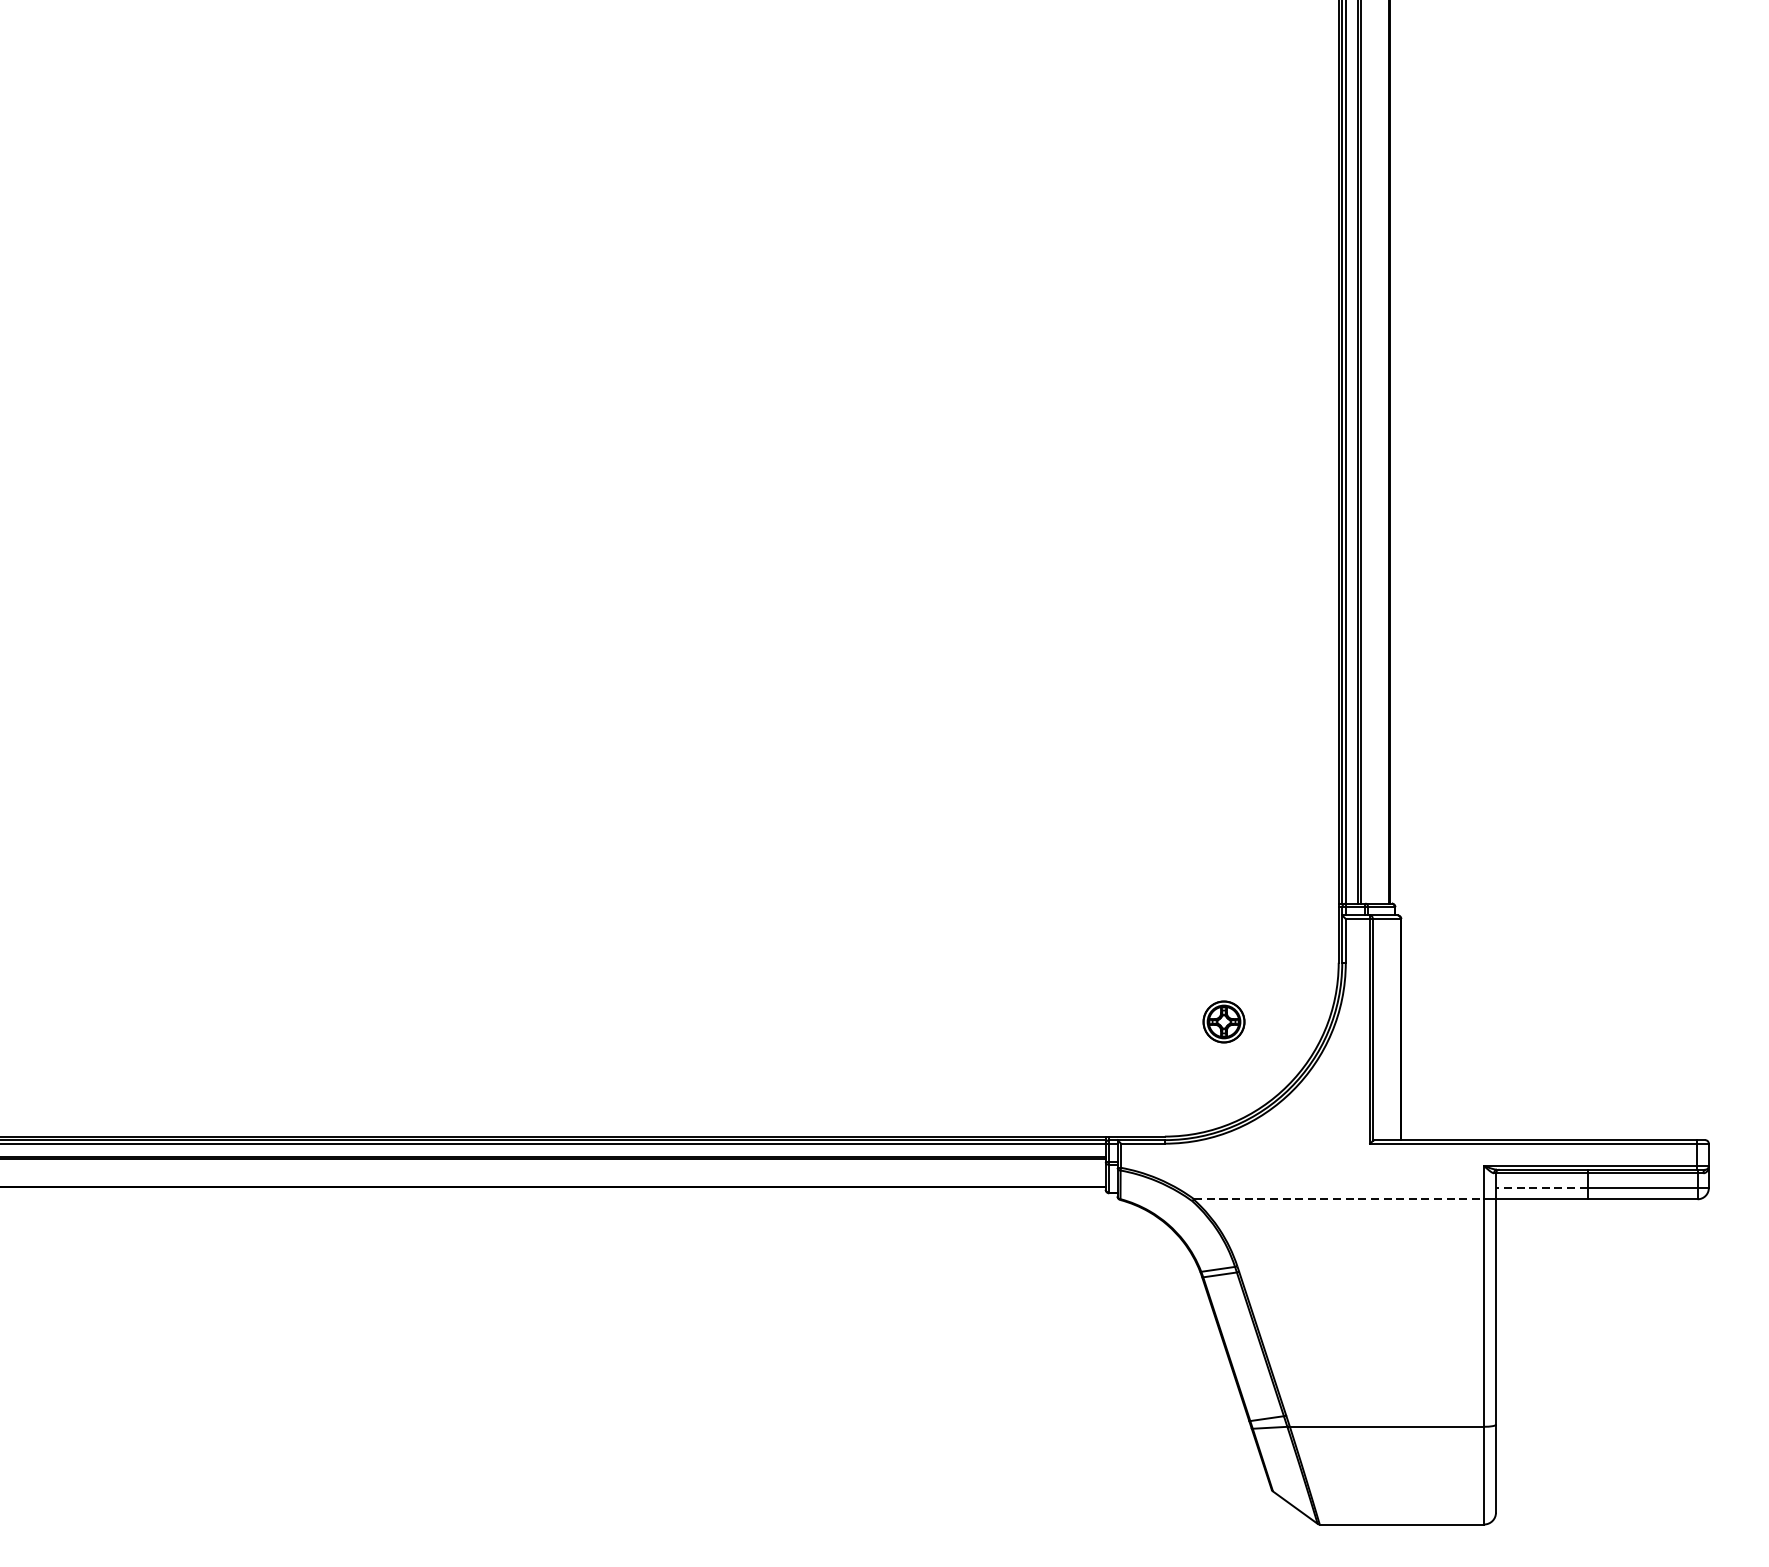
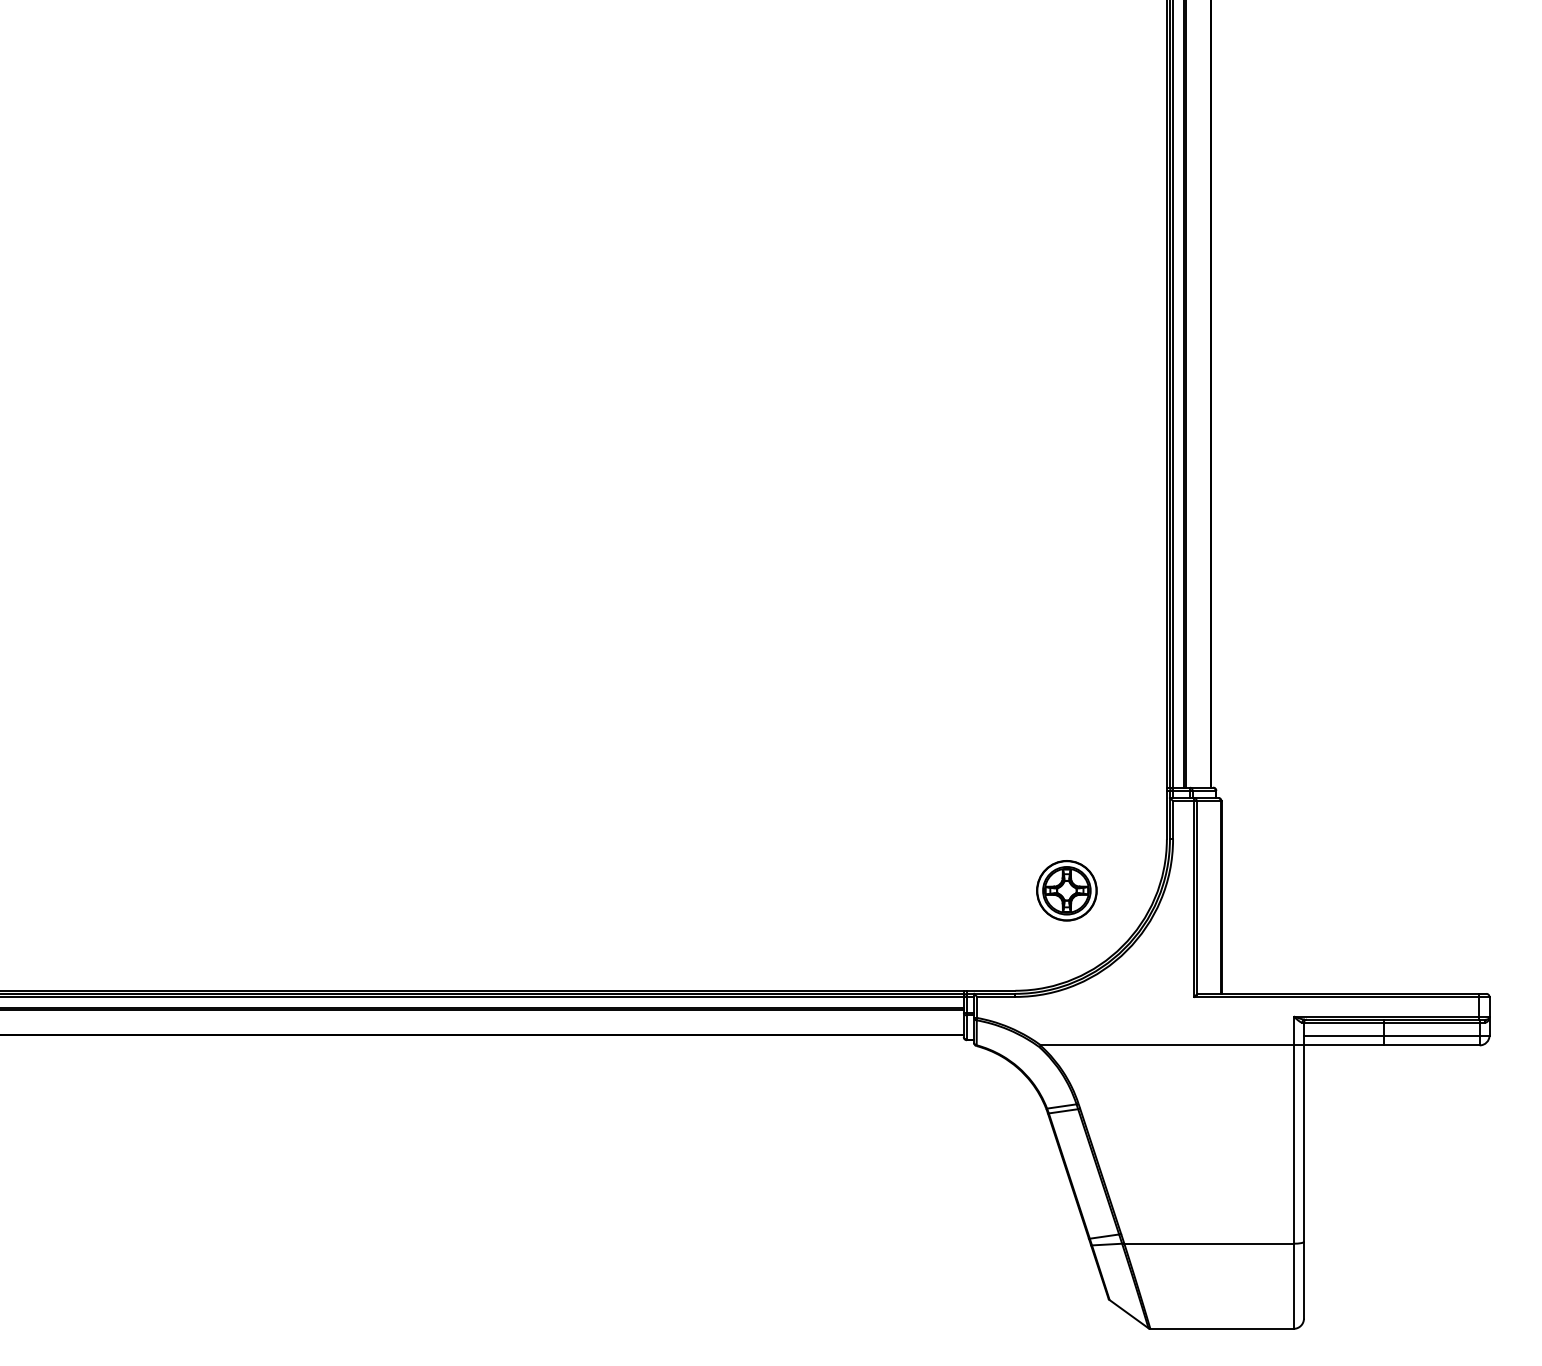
part: (1223, 1021) -> (1066, 890), size x1.67
line: (1541, 1187) -> (1343, 1035), dashed -> solid
line: (1339, 1199) -> (1167, 1045), dashed -> solid

